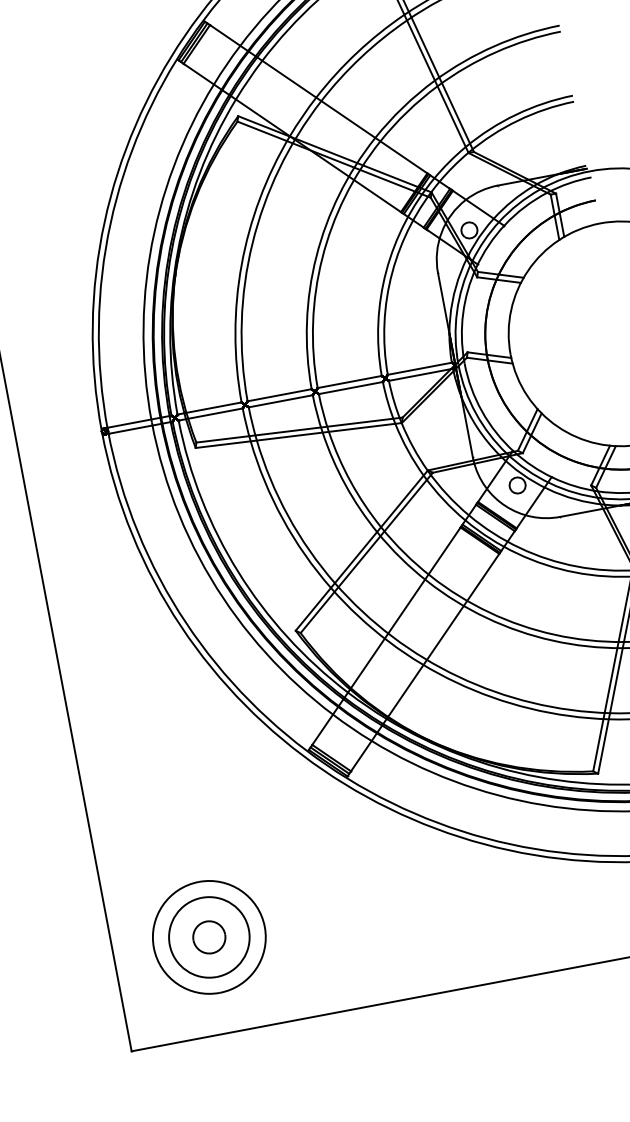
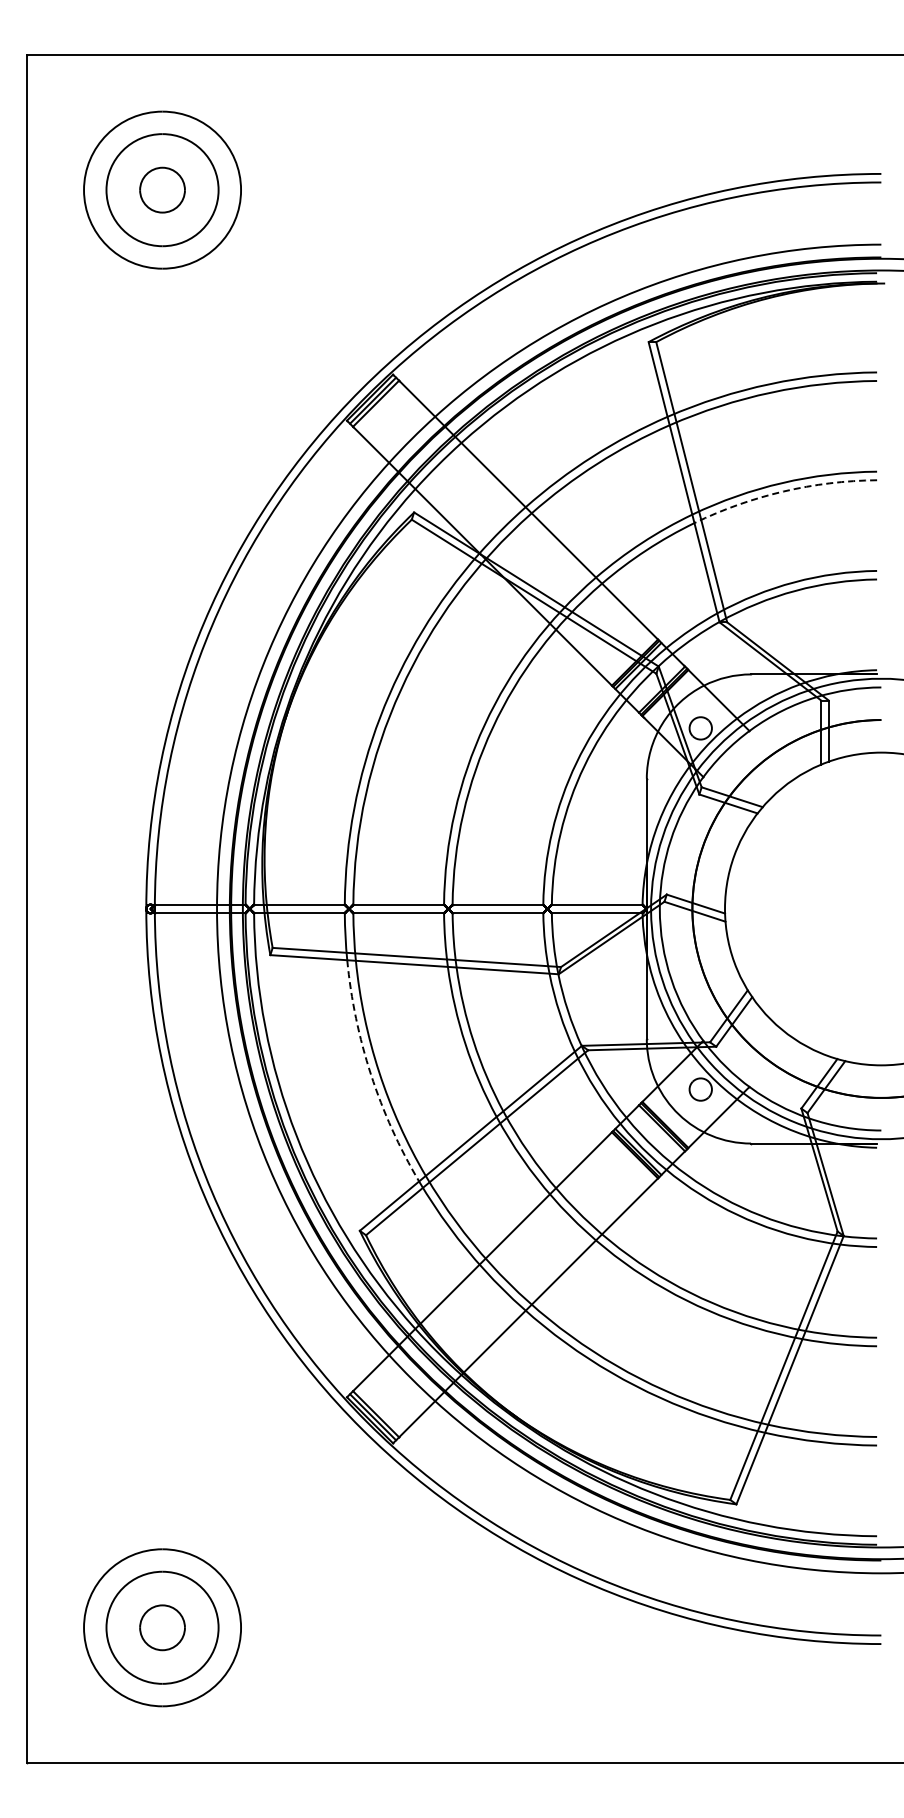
arc: (496, 52) -> (783, 491), solid -> dashed
arc: (283, 518) -> (371, 1074), solid -> dashed

